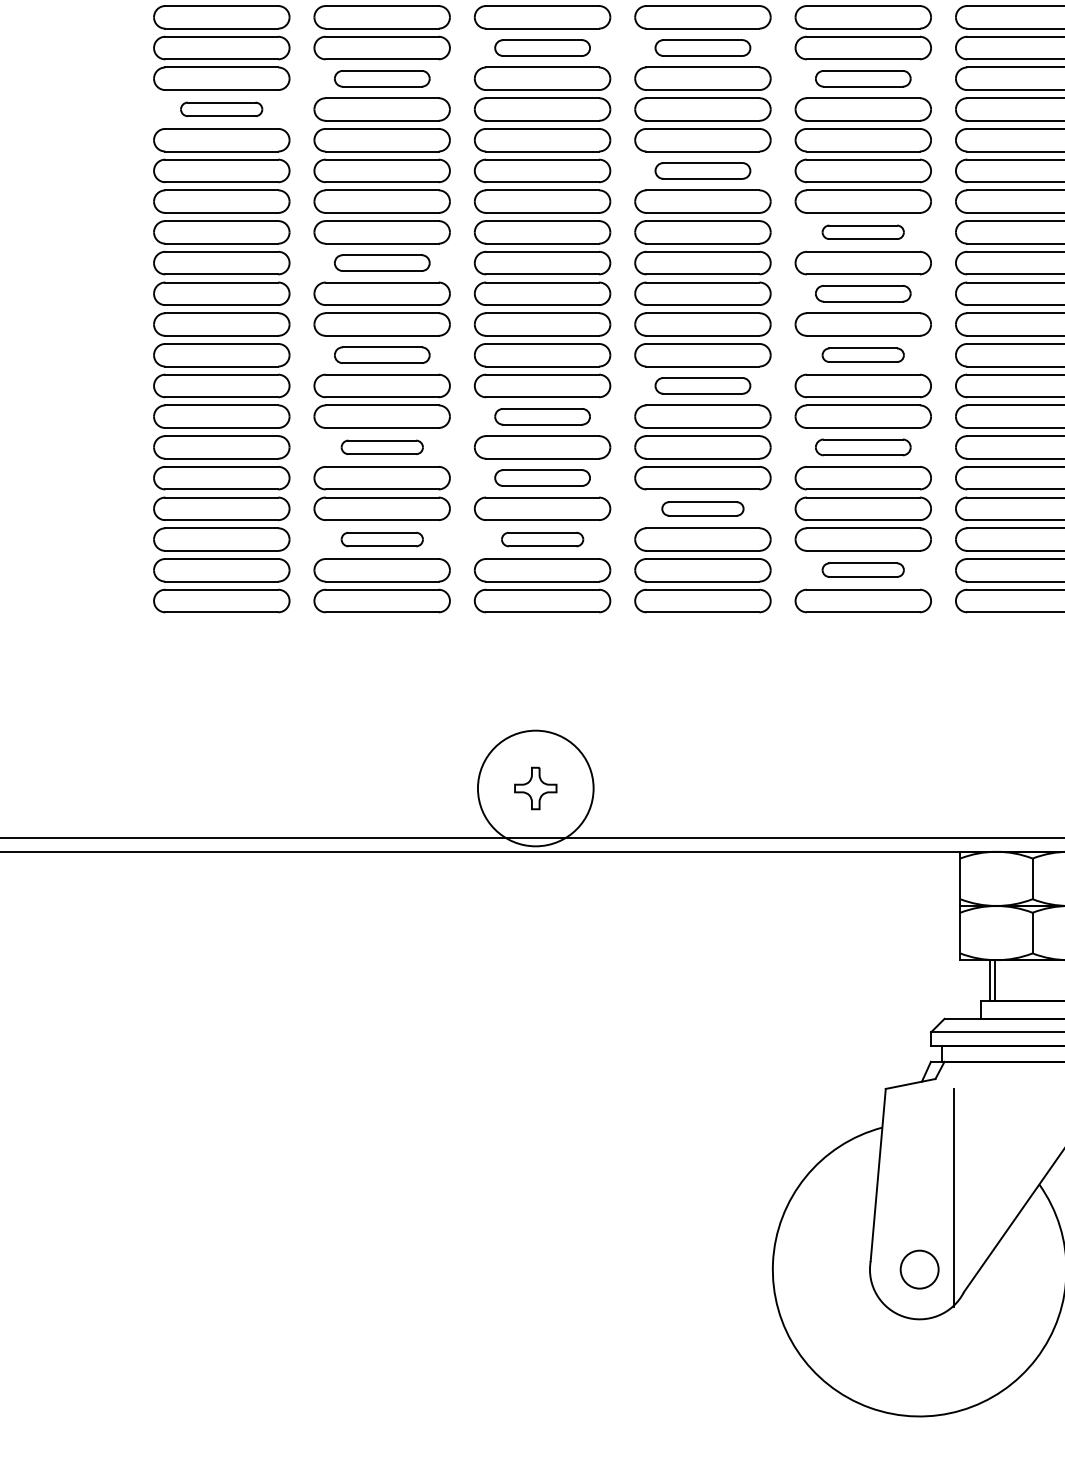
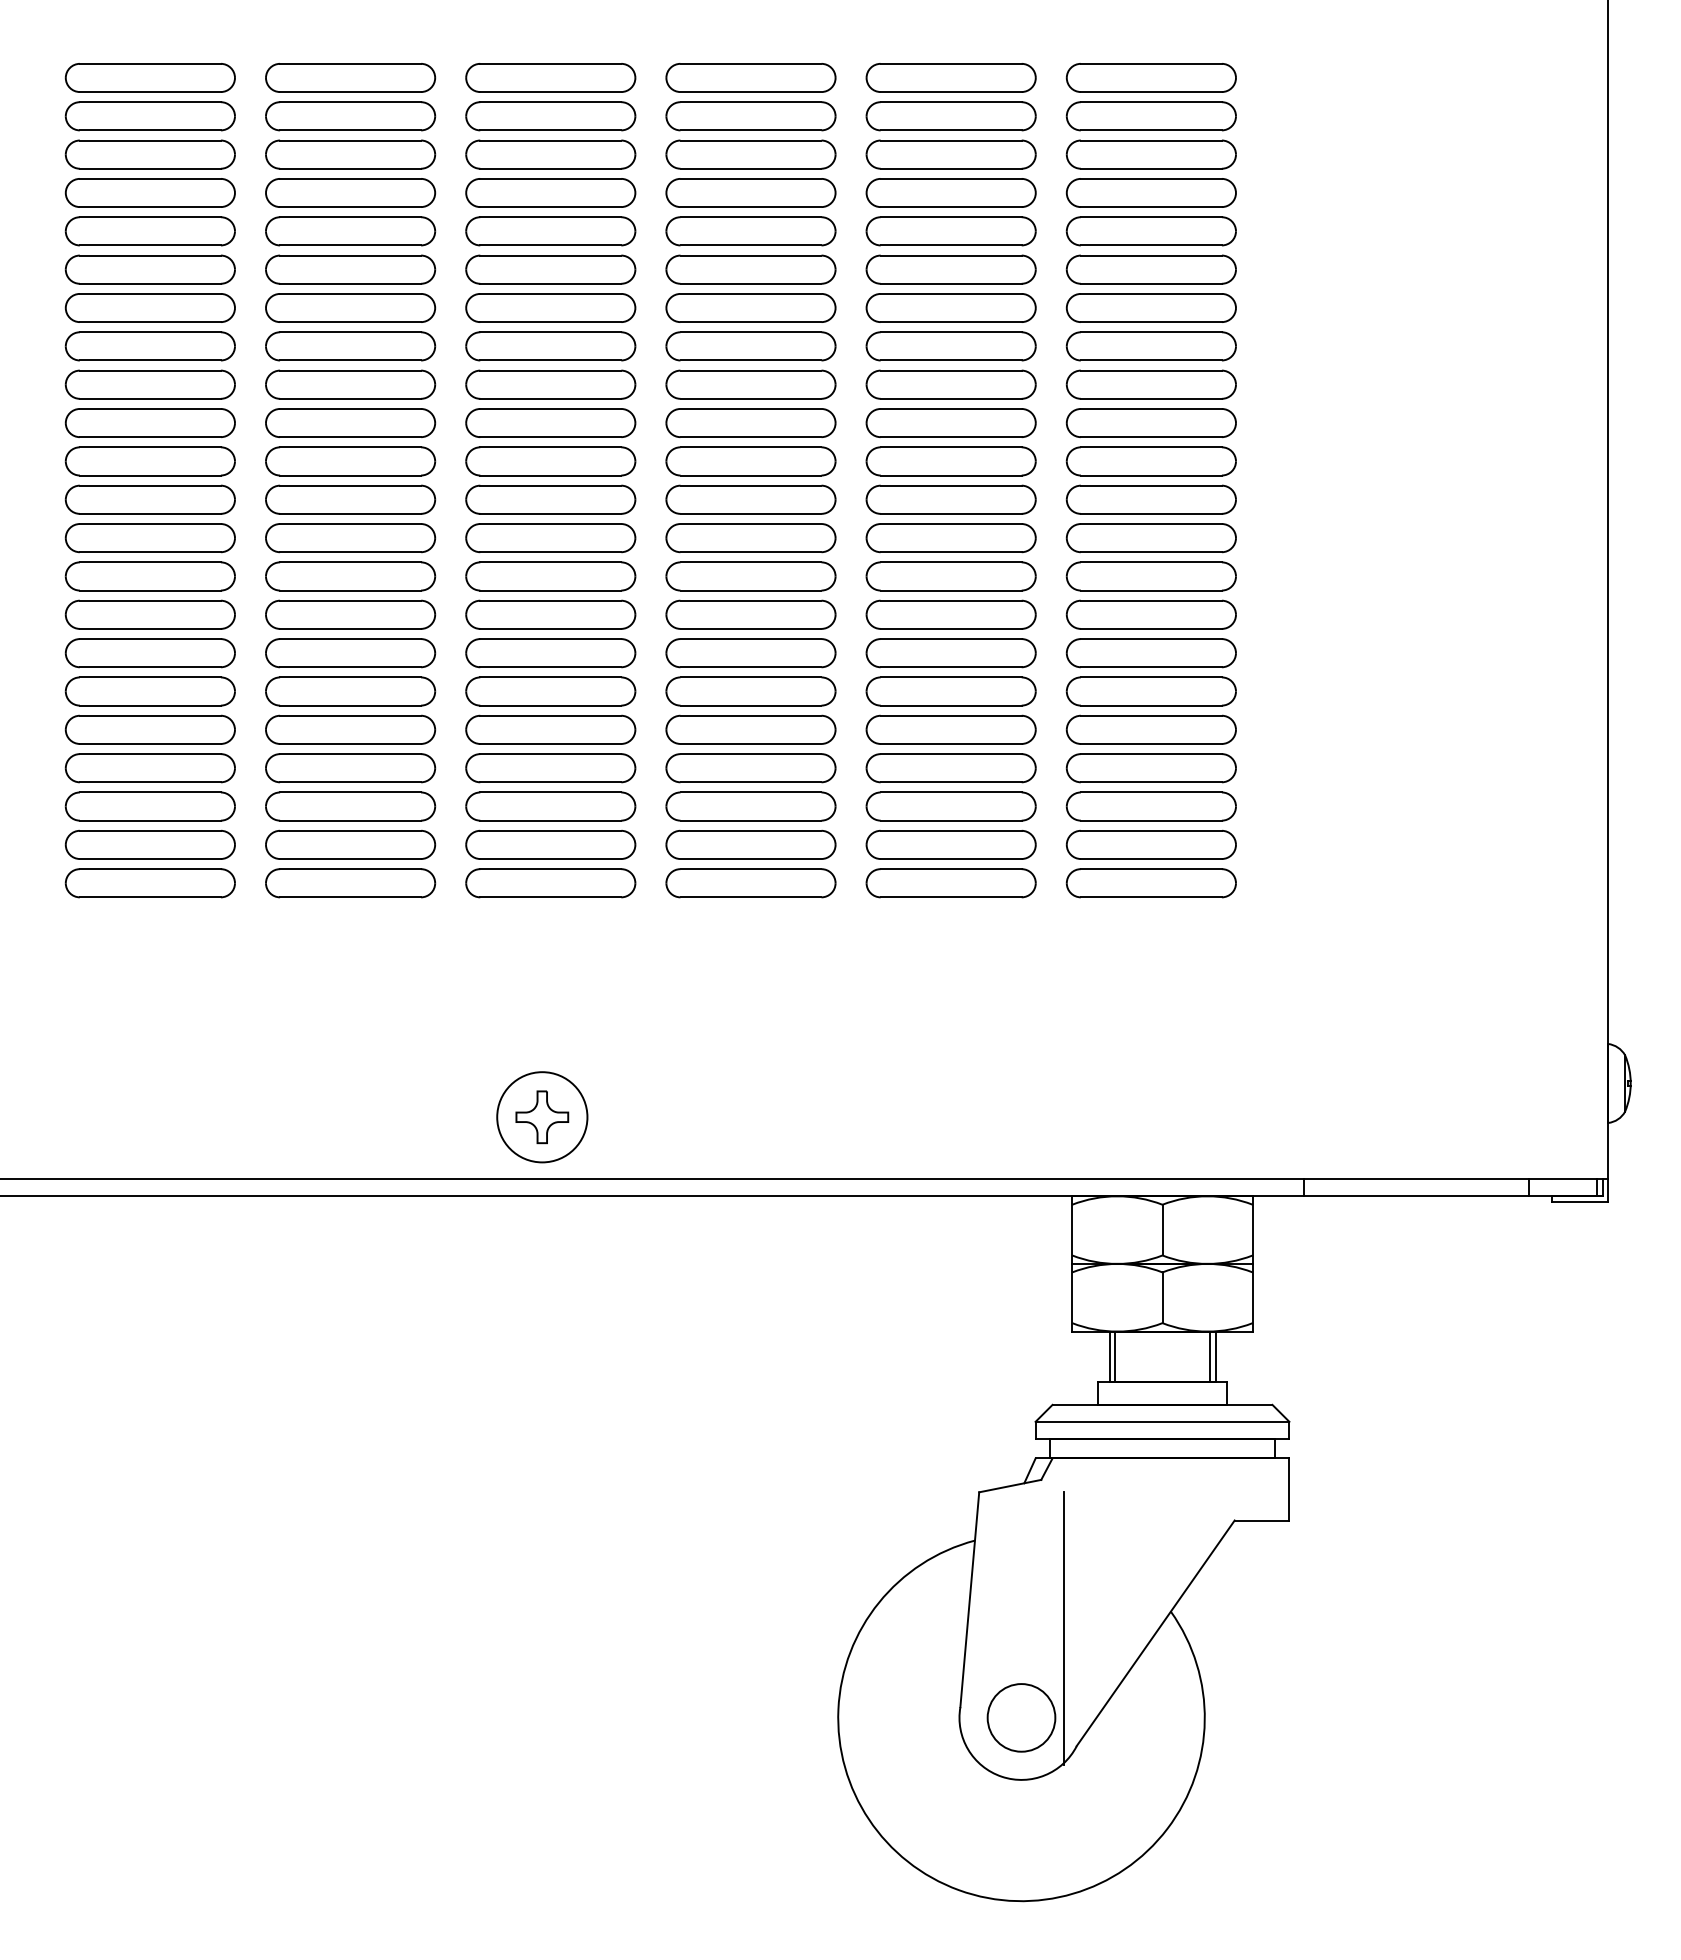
part: (542, 47) -> (550, 192), size x1.43
part: (702, 47) -> (750, 192), size x1.43
part: (382, 78) -> (350, 231), size x1.43
part: (862, 78) -> (950, 231), size x1.43
part: (221, 109) -> (149, 269), size x1.67
part: (702, 171) -> (750, 346), size x1.43
part: (862, 231) -> (950, 422), size x1.67
part: (382, 263) -> (350, 461), size x1.43
part: (862, 293) -> (950, 499), size x1.43
part: (382, 355) -> (350, 576), size x1.43
part: (862, 355) -> (950, 576), size x1.67
part: (702, 385) -> (750, 614), size x1.43
part: (542, 416) -> (550, 653), size x1.43
part: (382, 447) -> (350, 691), size x1.67
part: (862, 447) -> (950, 691), size x1.43
part: (542, 477) -> (550, 729), size x1.43
part: (702, 509) -> (750, 768), size x1.67
part: (382, 539) -> (350, 806), size x1.67
part: (542, 539) -> (550, 806), size x1.67
part: (862, 569) -> (950, 844), size x1.67
circle: (535, 788) -> (542, 1117), size x0.62
circle: (919, 1269) -> (1021, 1717), size x1.43

